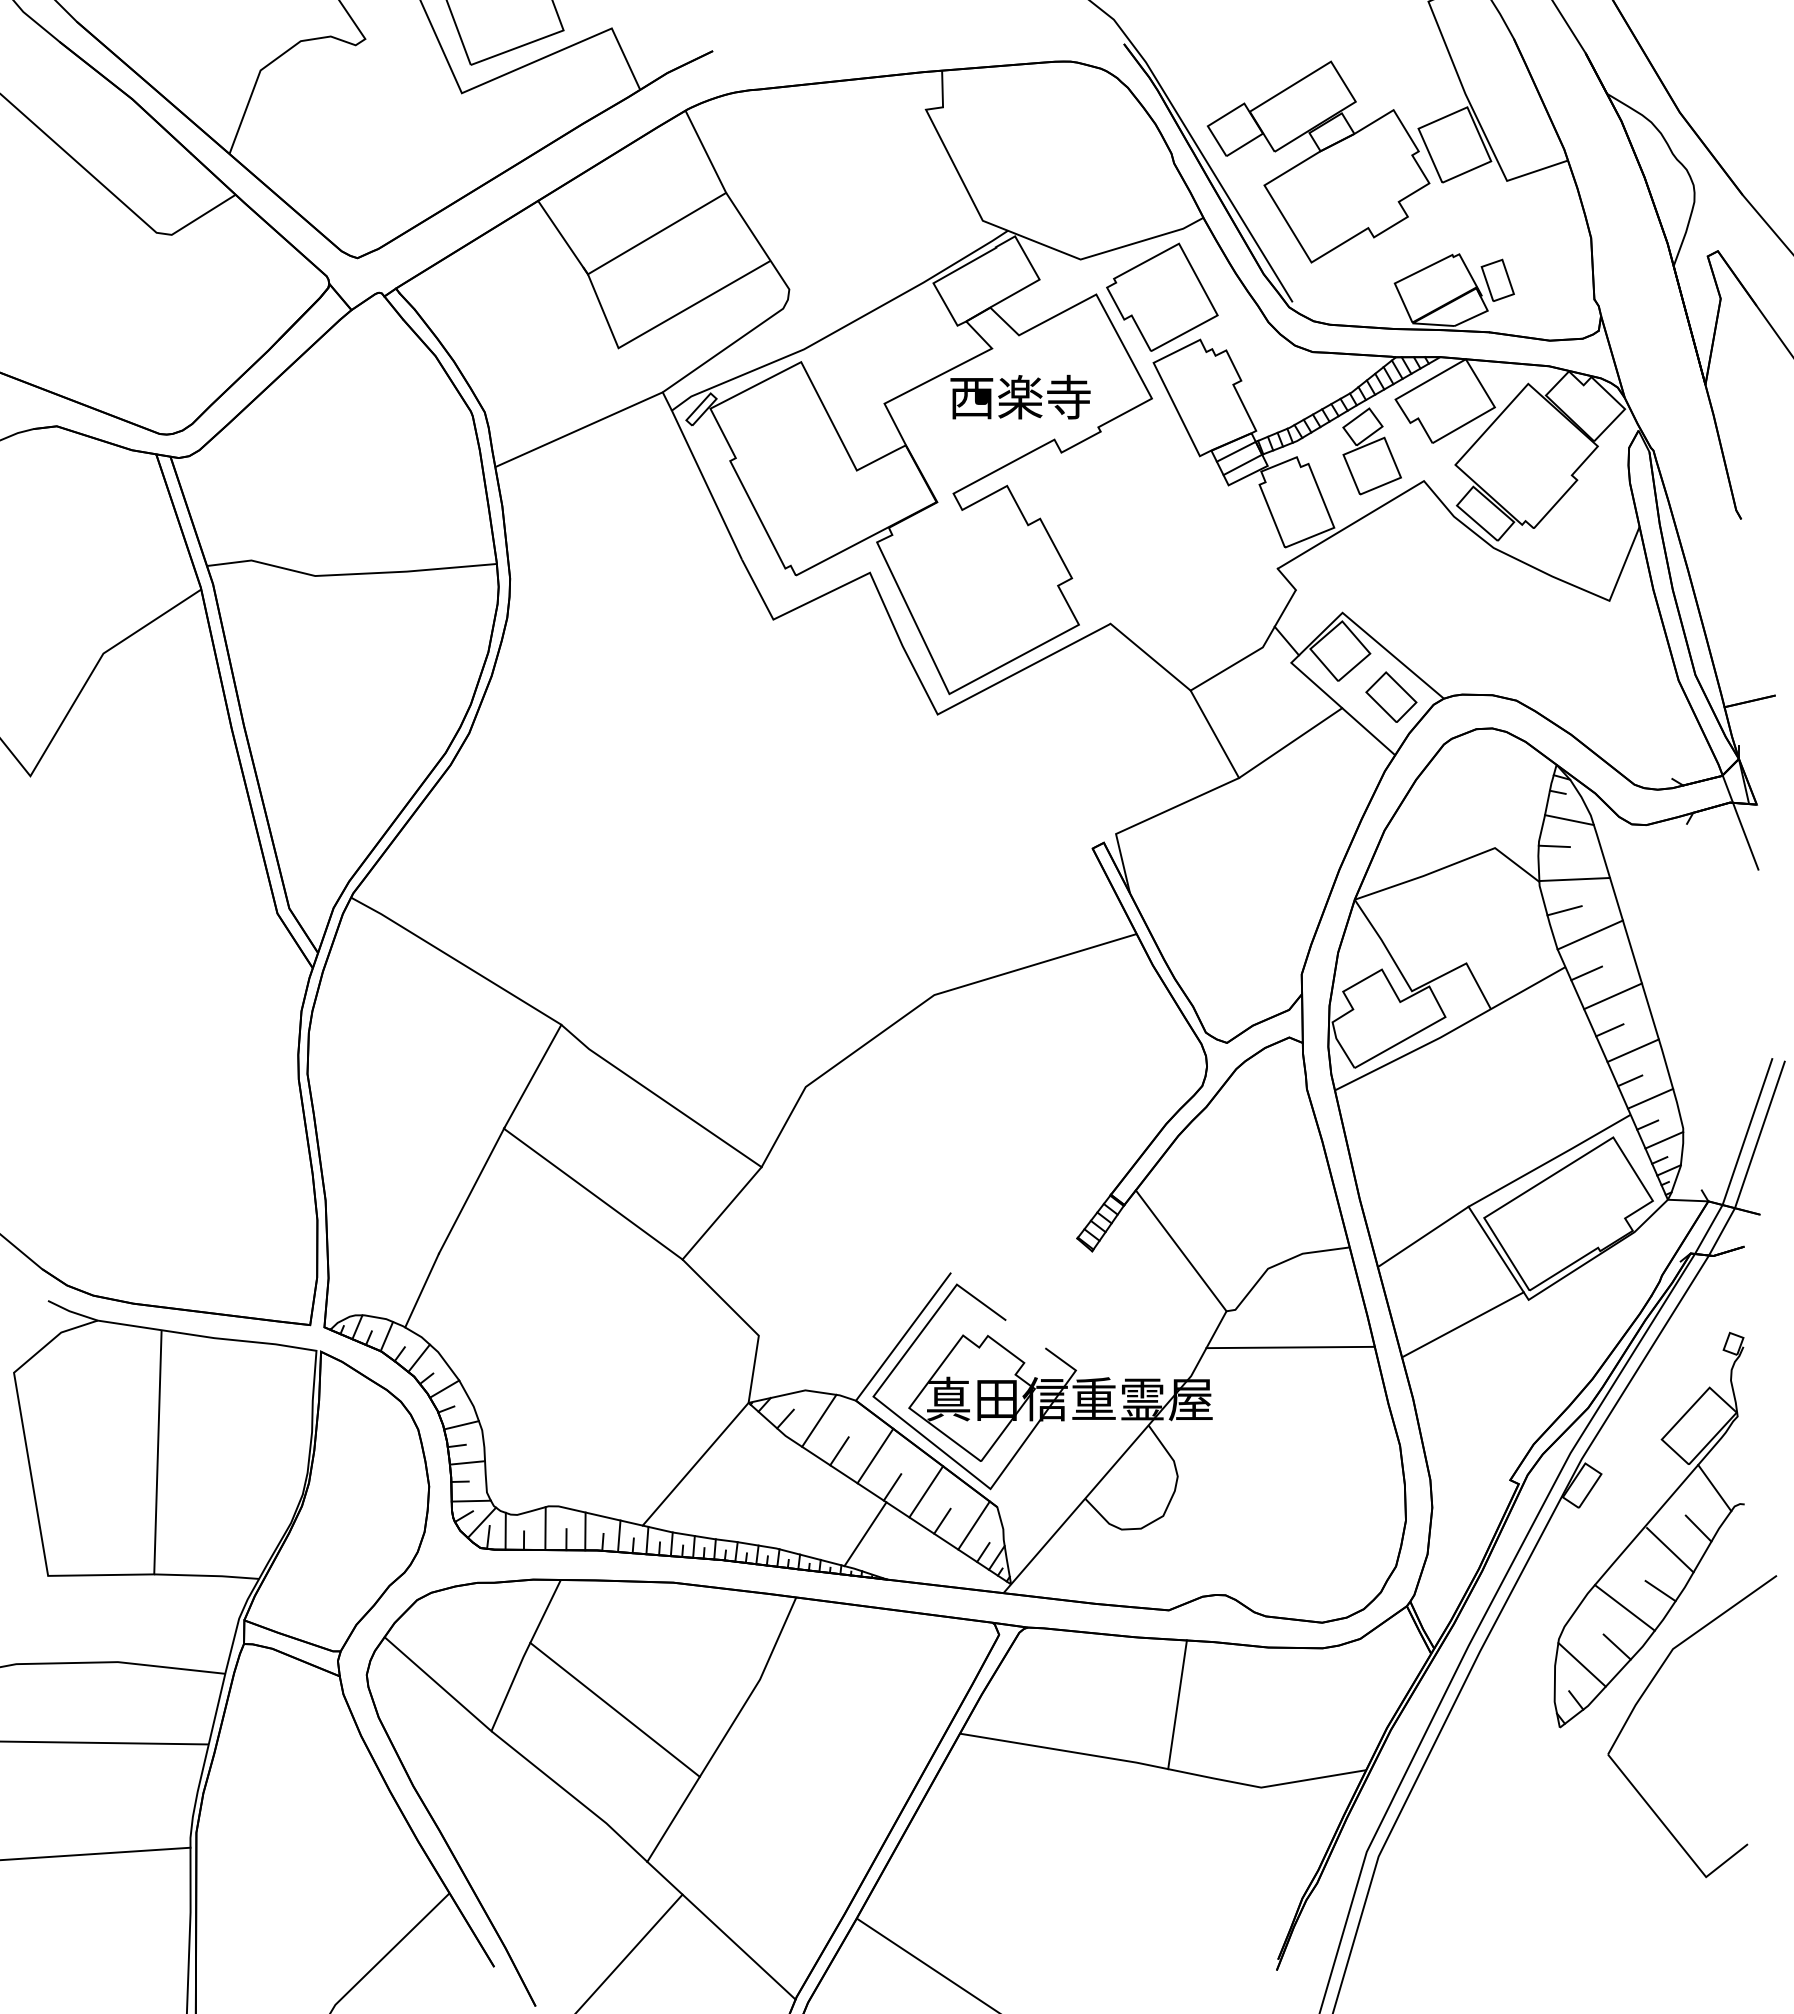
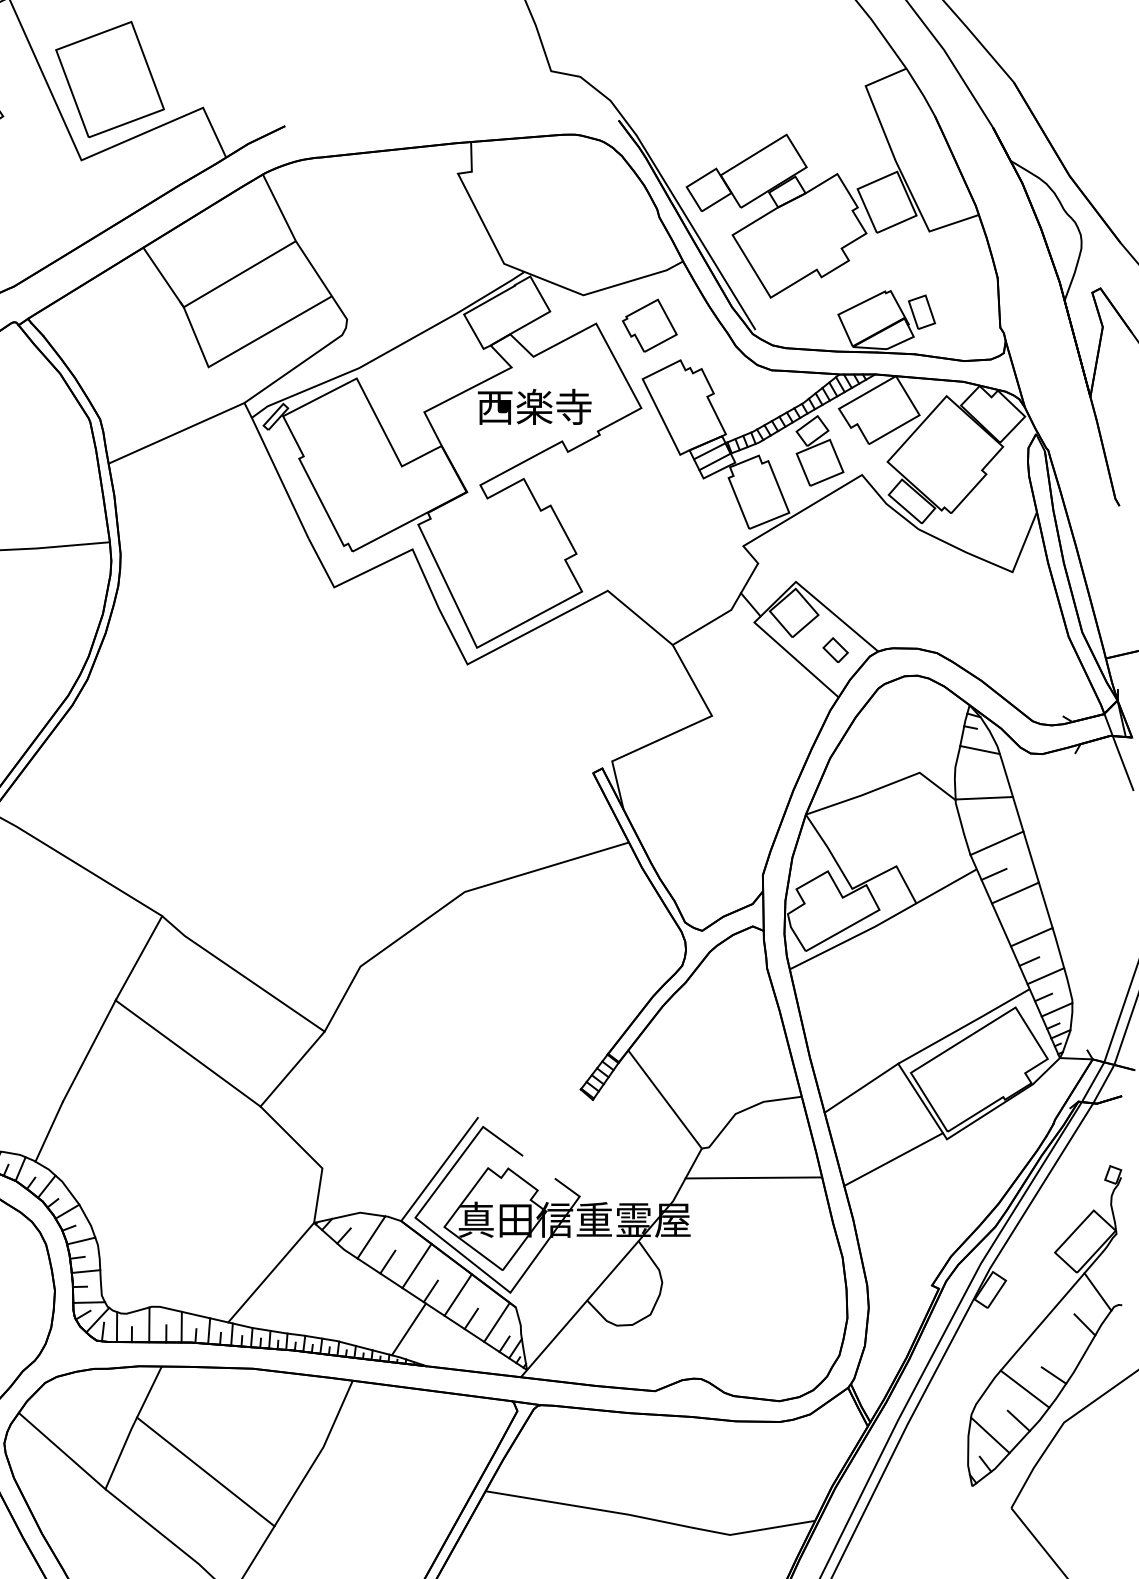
part: (1162, 296) -> (649, 325), size x0.6
part: (1391, 696) -> (835, 649), size x0.6
line: (1290, 743) -> (753, 687), removed
line: (1553, 846) -> (967, 771), removed
line: (1564, 910) -> (976, 823), removed
line: (1609, 1030) -> (1012, 920), removed
line: (1670, 1550) -> (1062, 1342), removed
line: (1177, 1704) -> (662, 1467), removed

